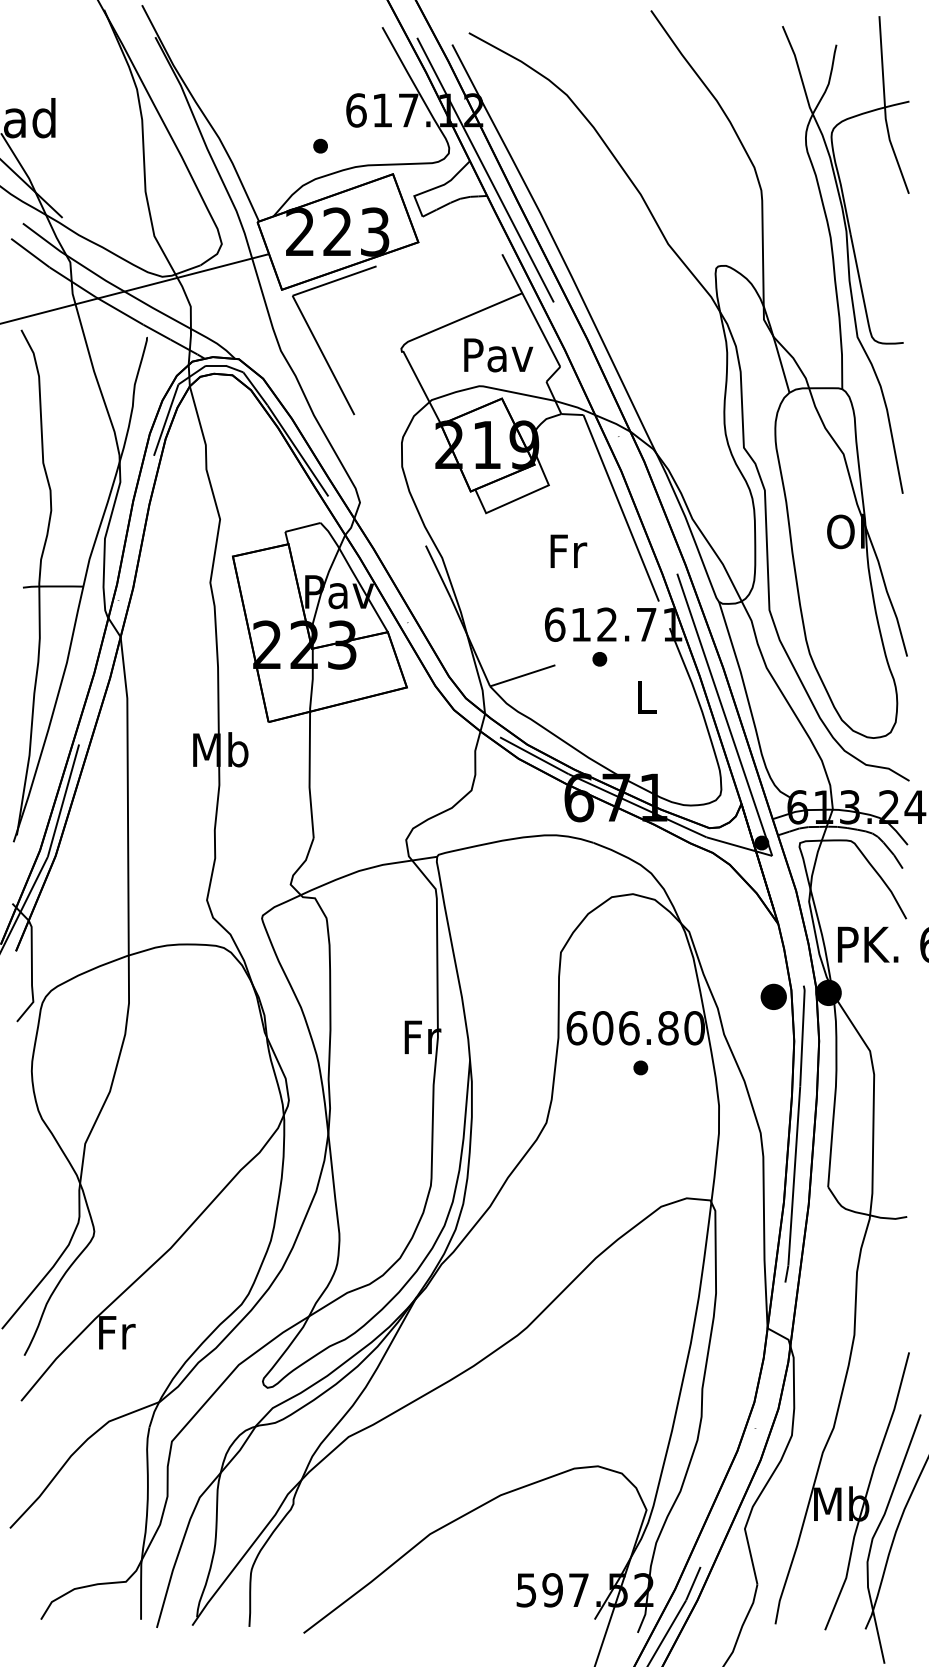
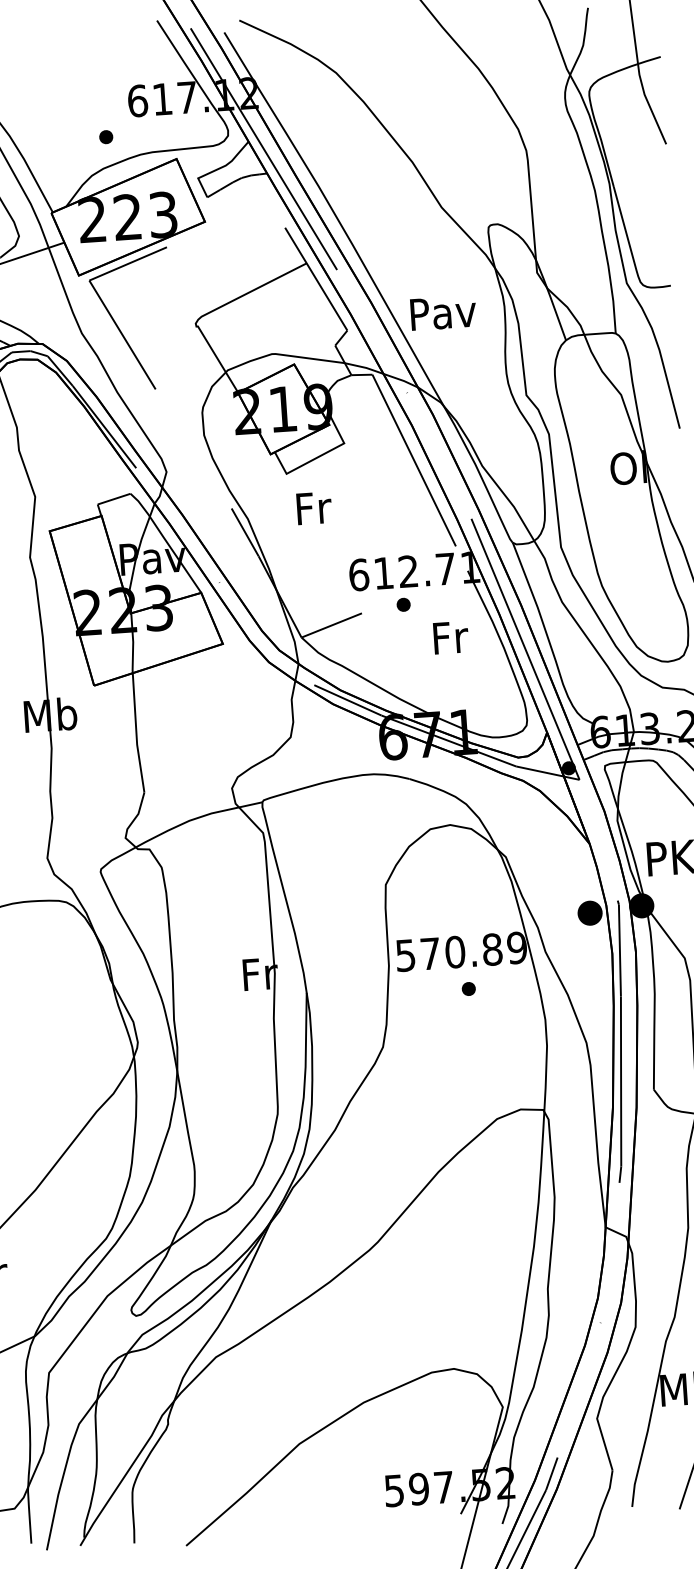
text: (498, 355) -> (443, 313), moved
text: (568, 550) -> (313, 507), moved
text: (647, 696) -> (451, 636), L -> Fr
text: (635, 1028) -> (461, 952), 606.80 -> 570.89

